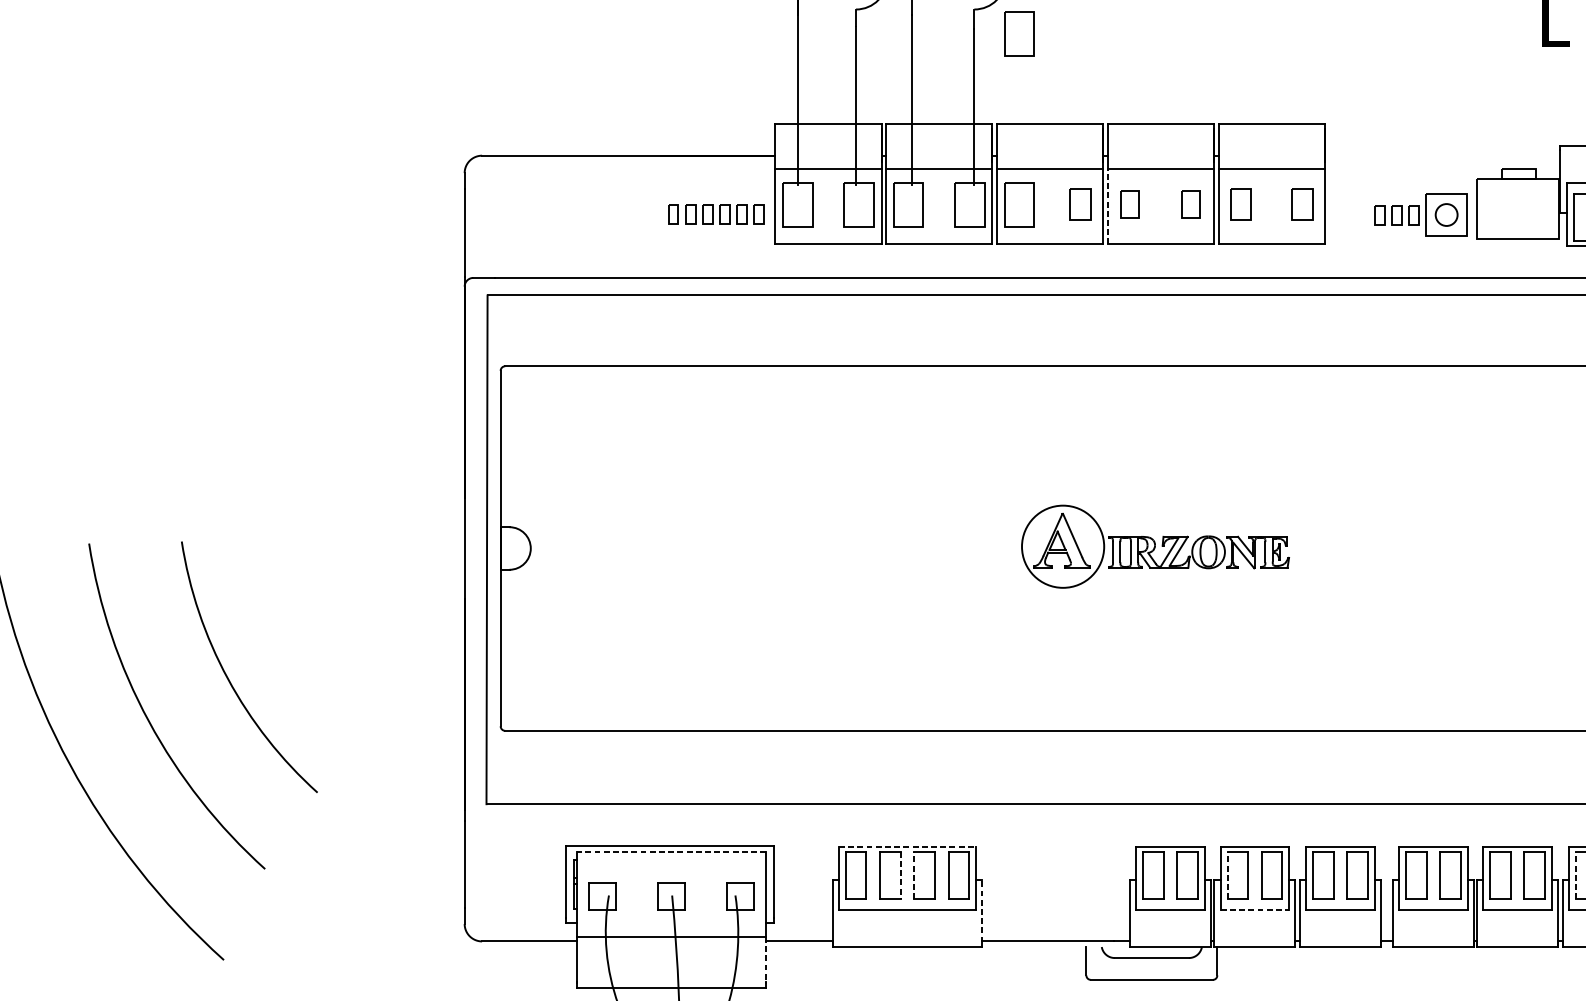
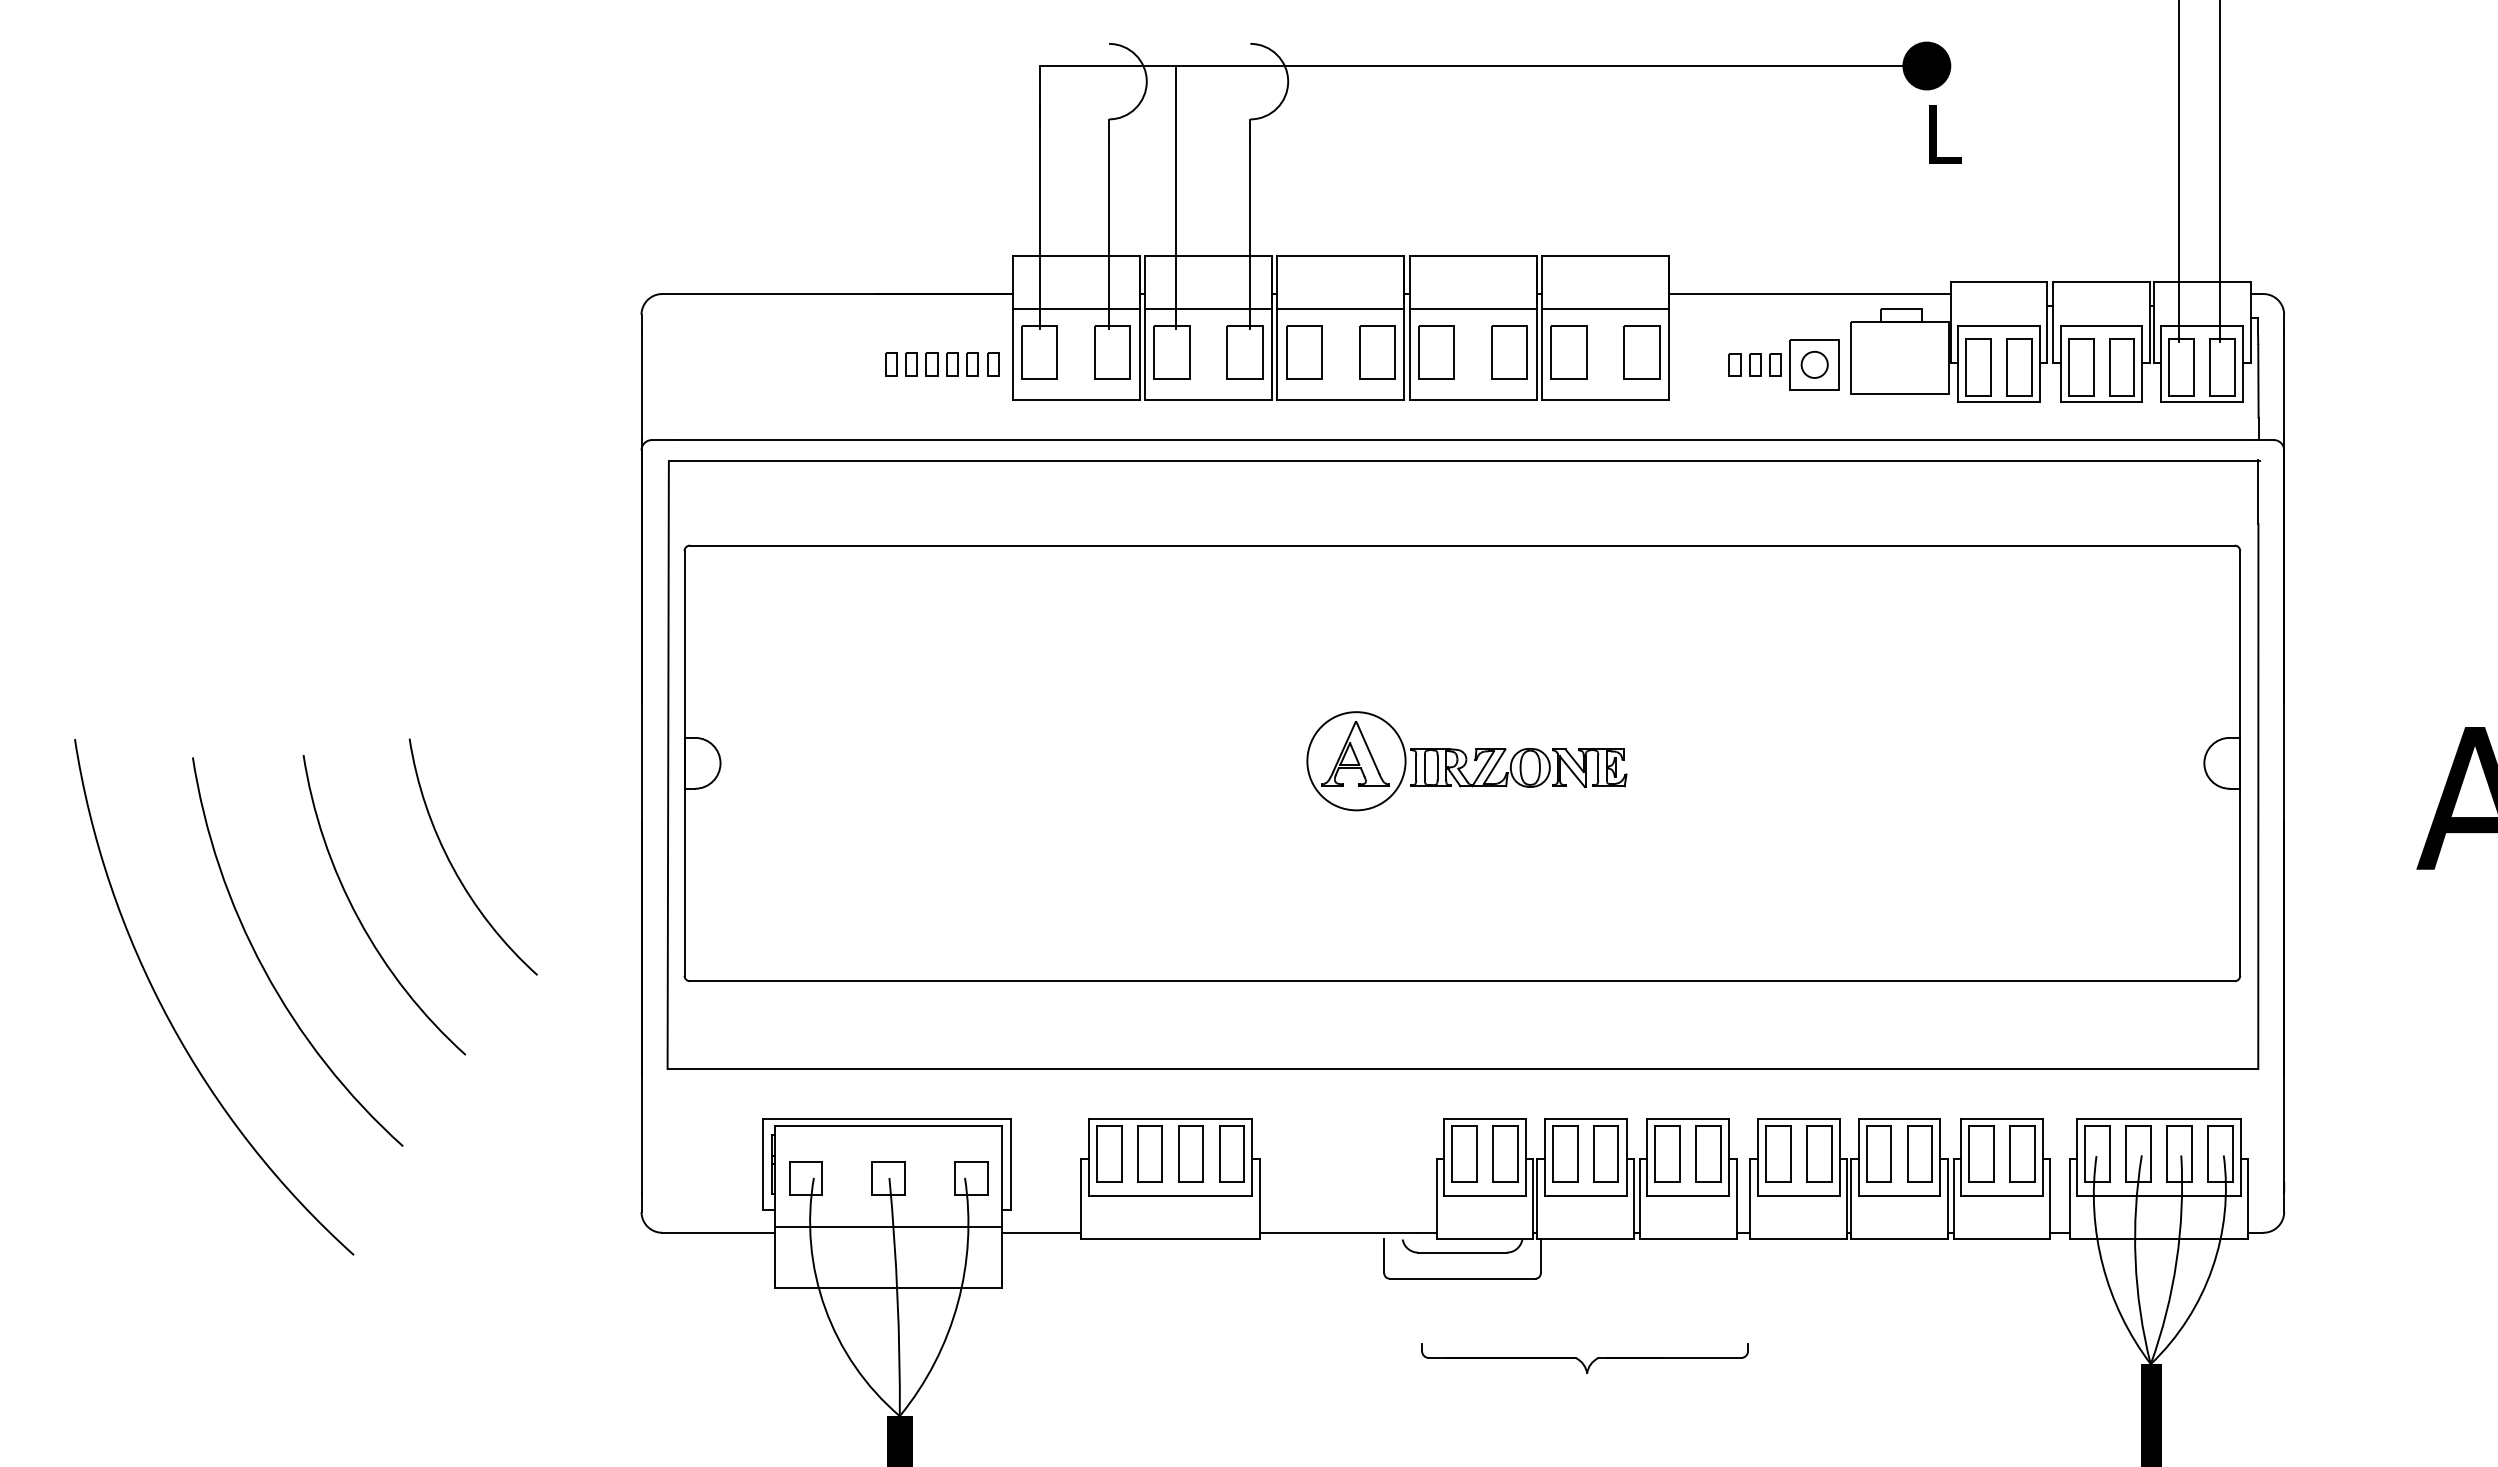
part: (1019, 33) -> (1304, 148), removed
line: (1442, 156) -> (1809, 294), added
part: (1080, 204) -> (1377, 352), size x1.43
part: (1130, 204) -> (1436, 352), size x1.67
part: (1191, 204) -> (1509, 352), size x1.67
part: (1240, 204) -> (1568, 352), size x1.43
part: (1301, 204) -> (1641, 352), size x1.43
line: (1107, 206) -> (1409, 354), dashed -> solid
arc: (307, 634) -> (453, 866), added
line: (907, 846) -> (1170, 1119), dashed -> solid
line: (671, 851) -> (888, 1125), dashed -> solid
line: (900, 875) -> (1162, 1154), dashed -> solid
line: (914, 875) -> (1178, 1153), dashed -> solid
line: (1227, 875) -> (1552, 1153), dashed -> solid
line: (1576, 875) -> (1969, 1153), dashed -> solid
line: (1254, 910) -> (1585, 1195), dashed -> solid
line: (981, 911) -> (1259, 1196), dashed -> solid
line: (765, 959) -> (1001, 1254), dashed -> solid

